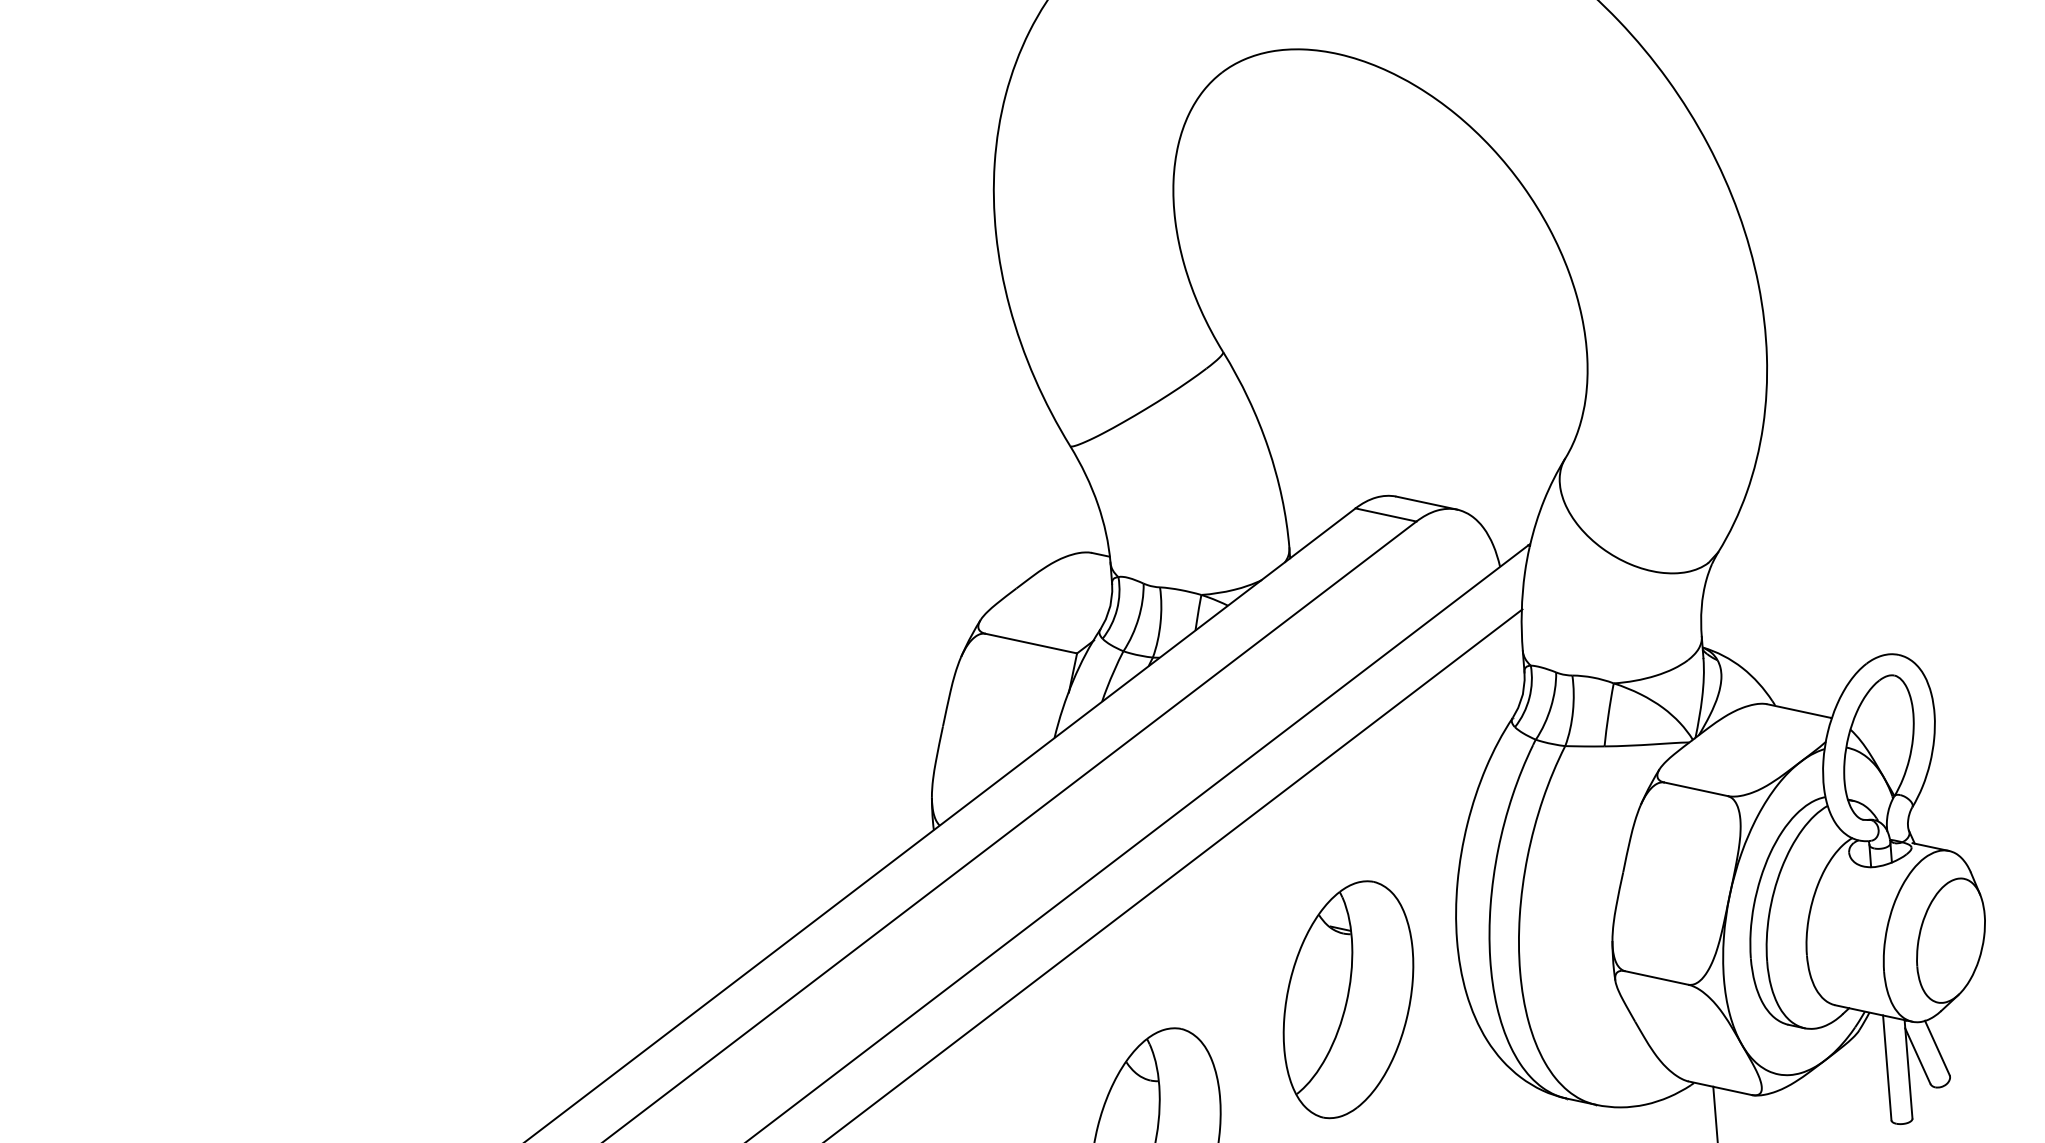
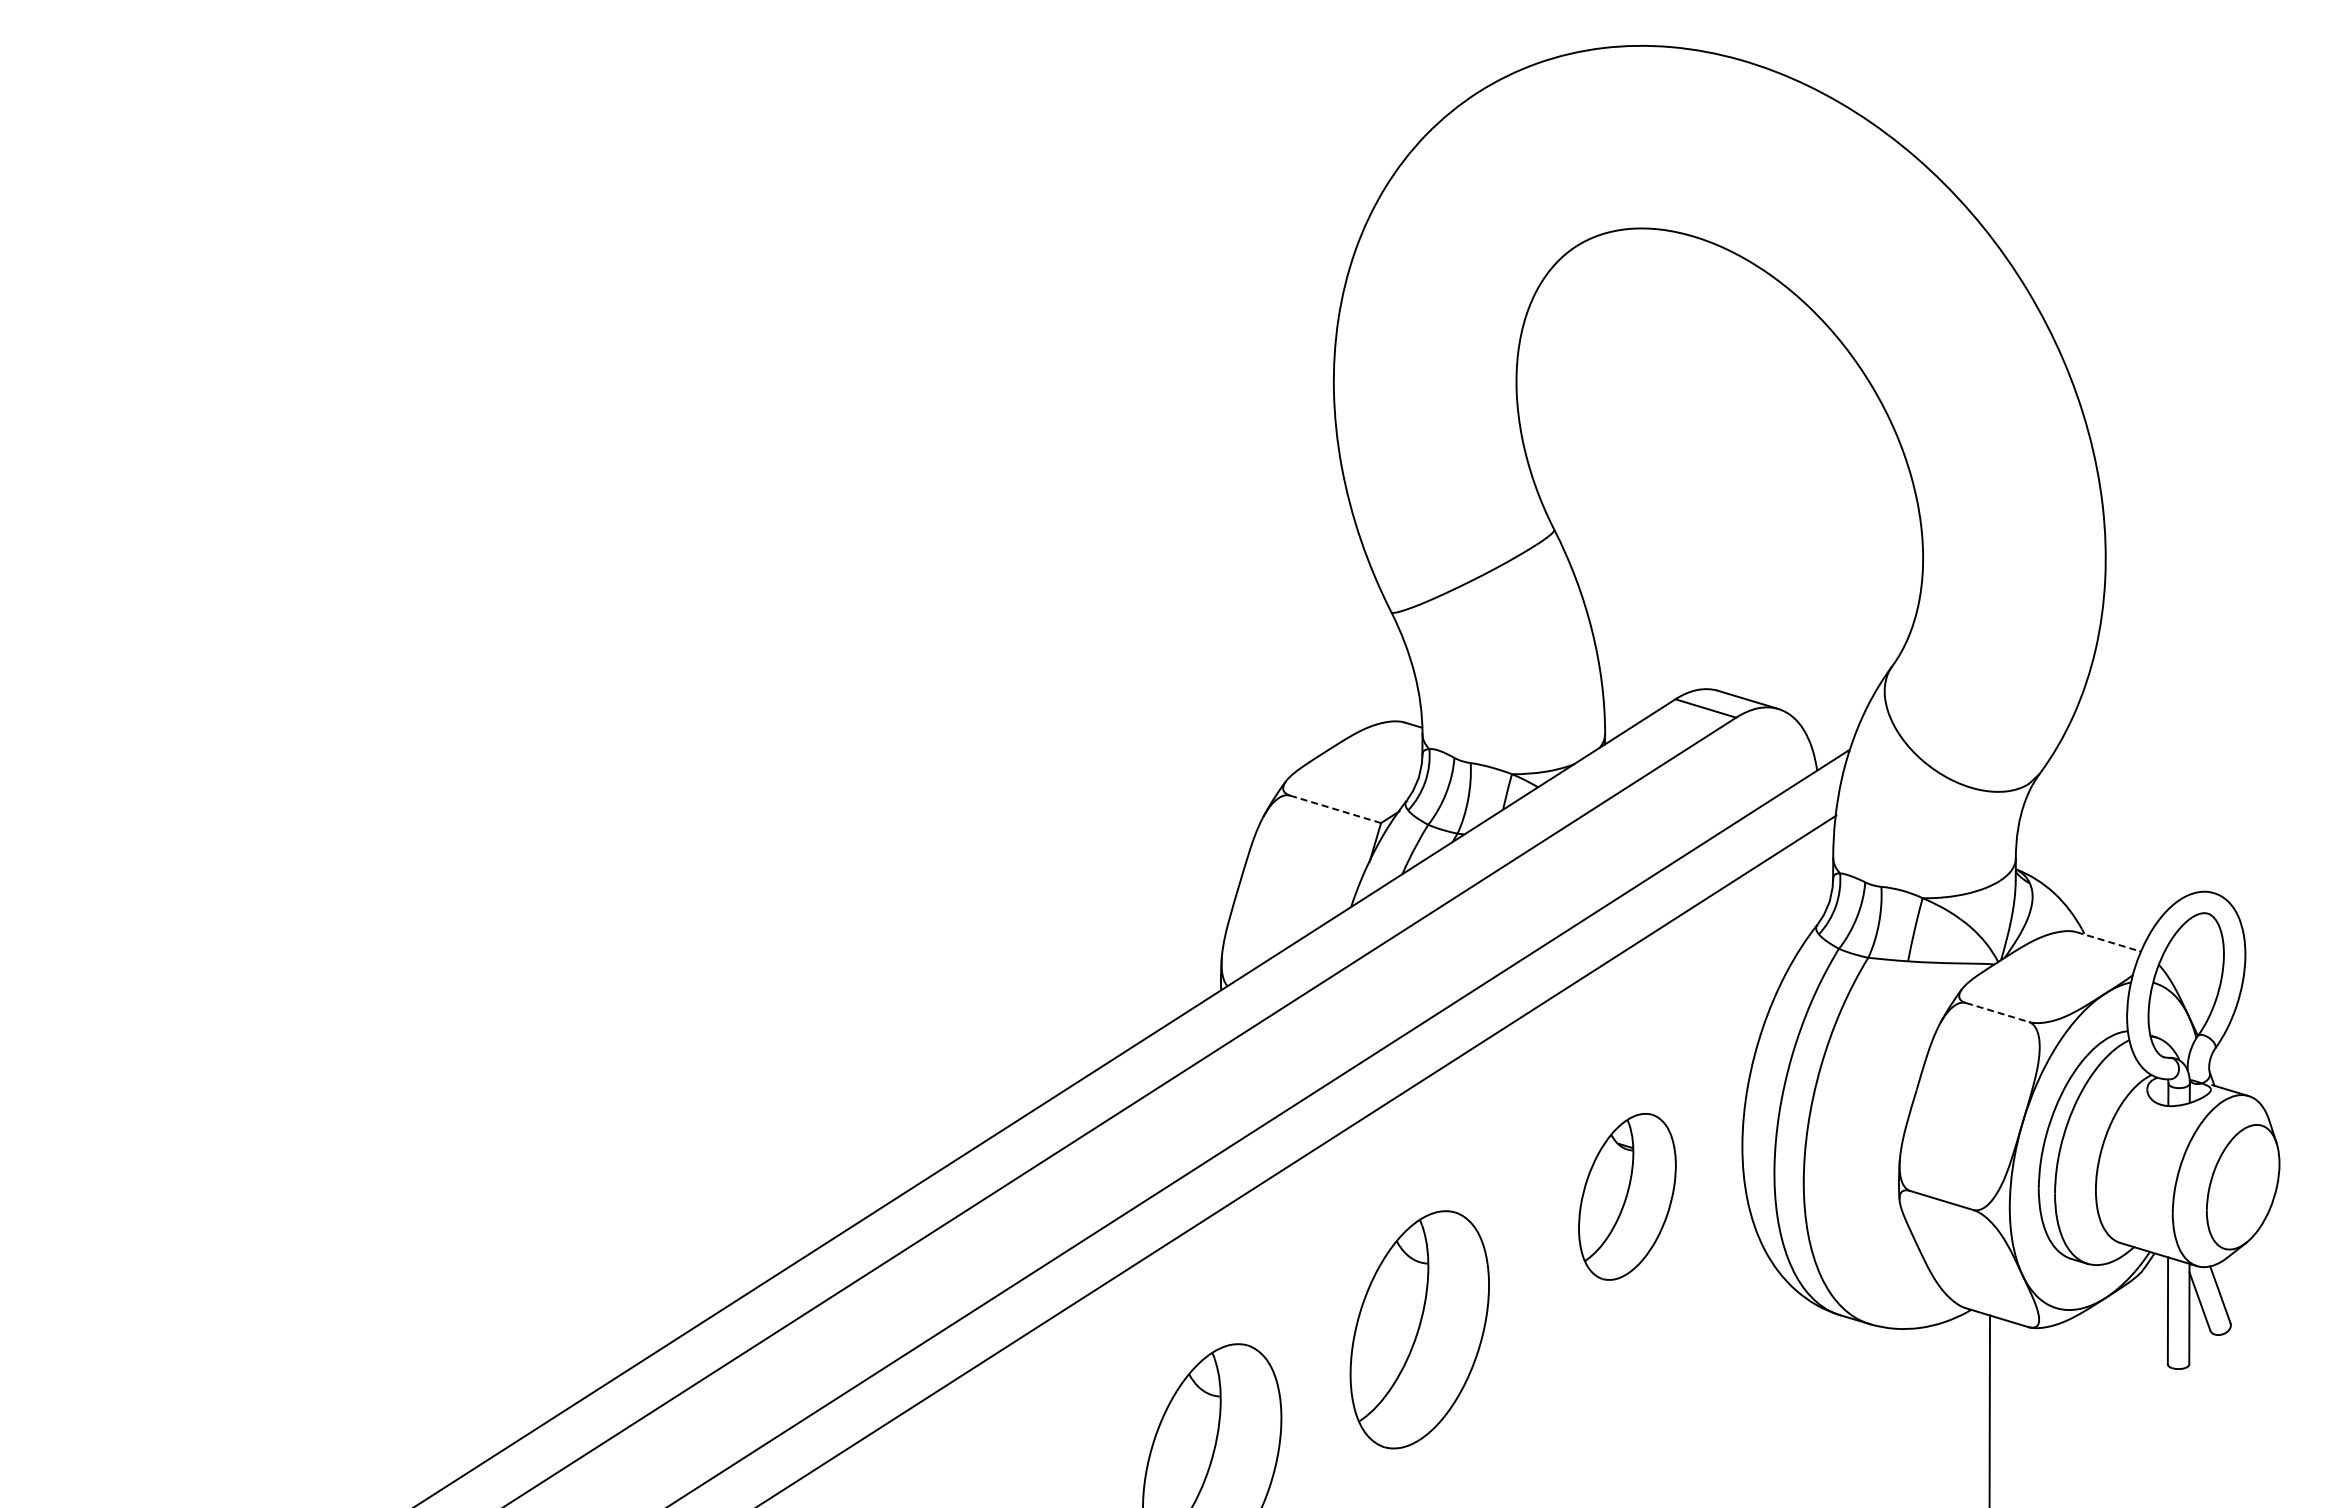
line: (1031, 643) -> (1335, 809), solid -> dashed
line: (1799, 710) -> (2108, 941), solid -> dashed
line: (1696, 789) -> (1997, 1012), solid -> dashed
part: (1348, 999) -> (1627, 1196), size x0.7

